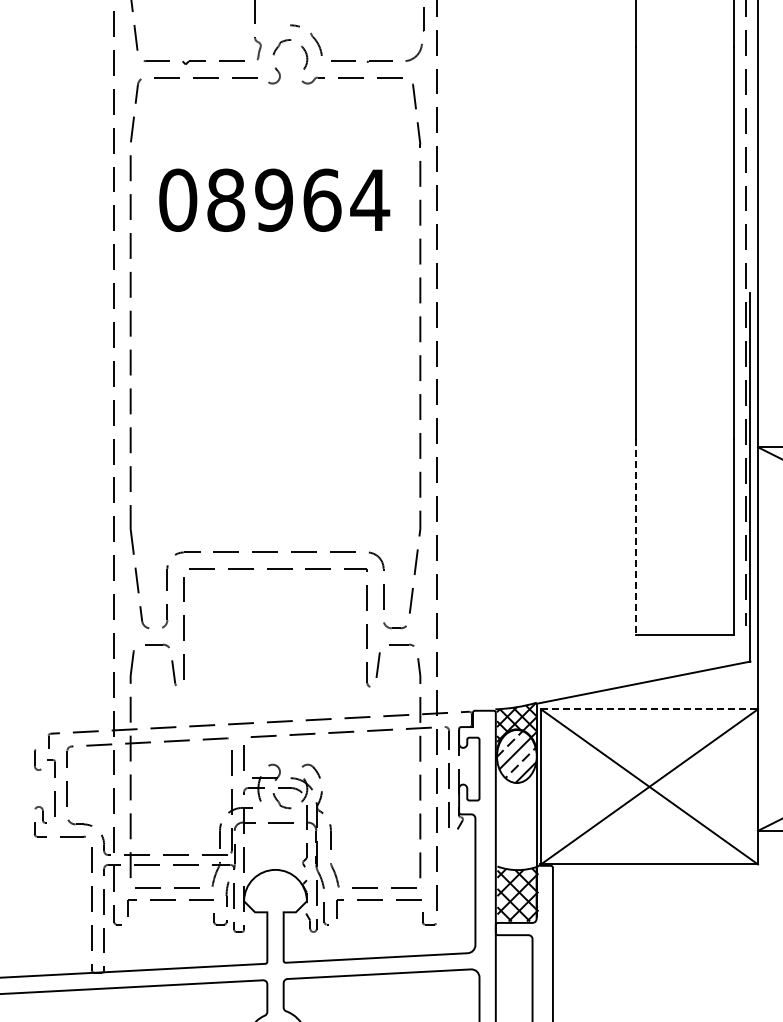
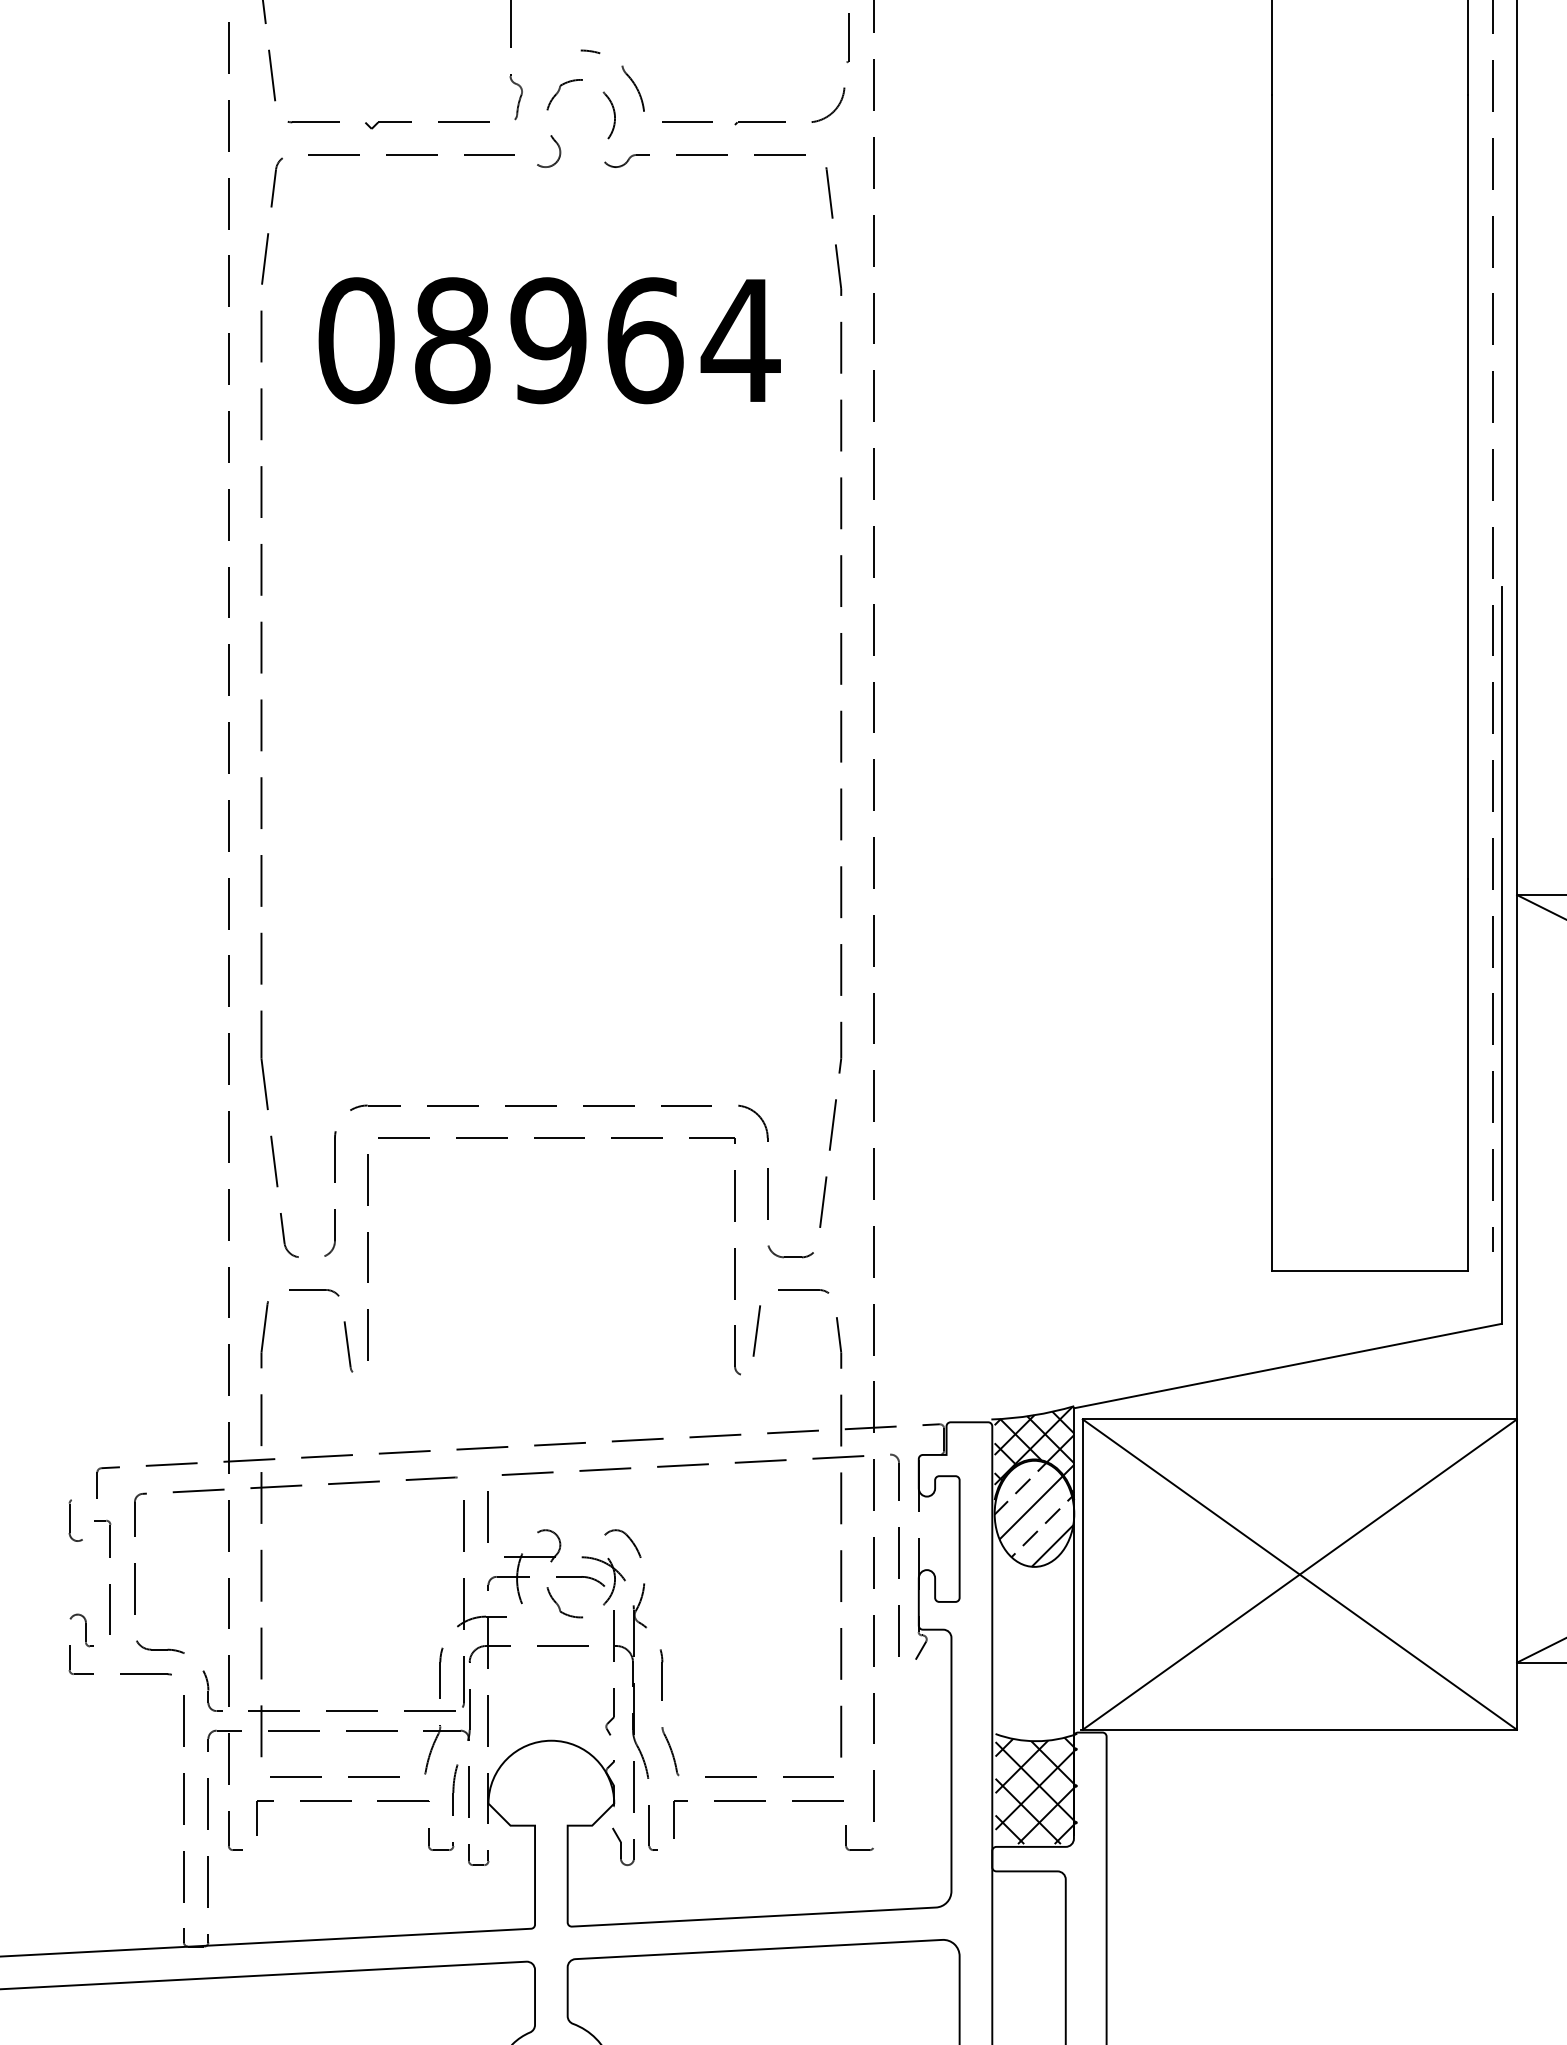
text: (274, 199) -> (549, 339), moved
line: (635, 537) -> (1271, 1075), dashed -> solid
line: (649, 709) -> (1299, 1419), dashed -> solid

